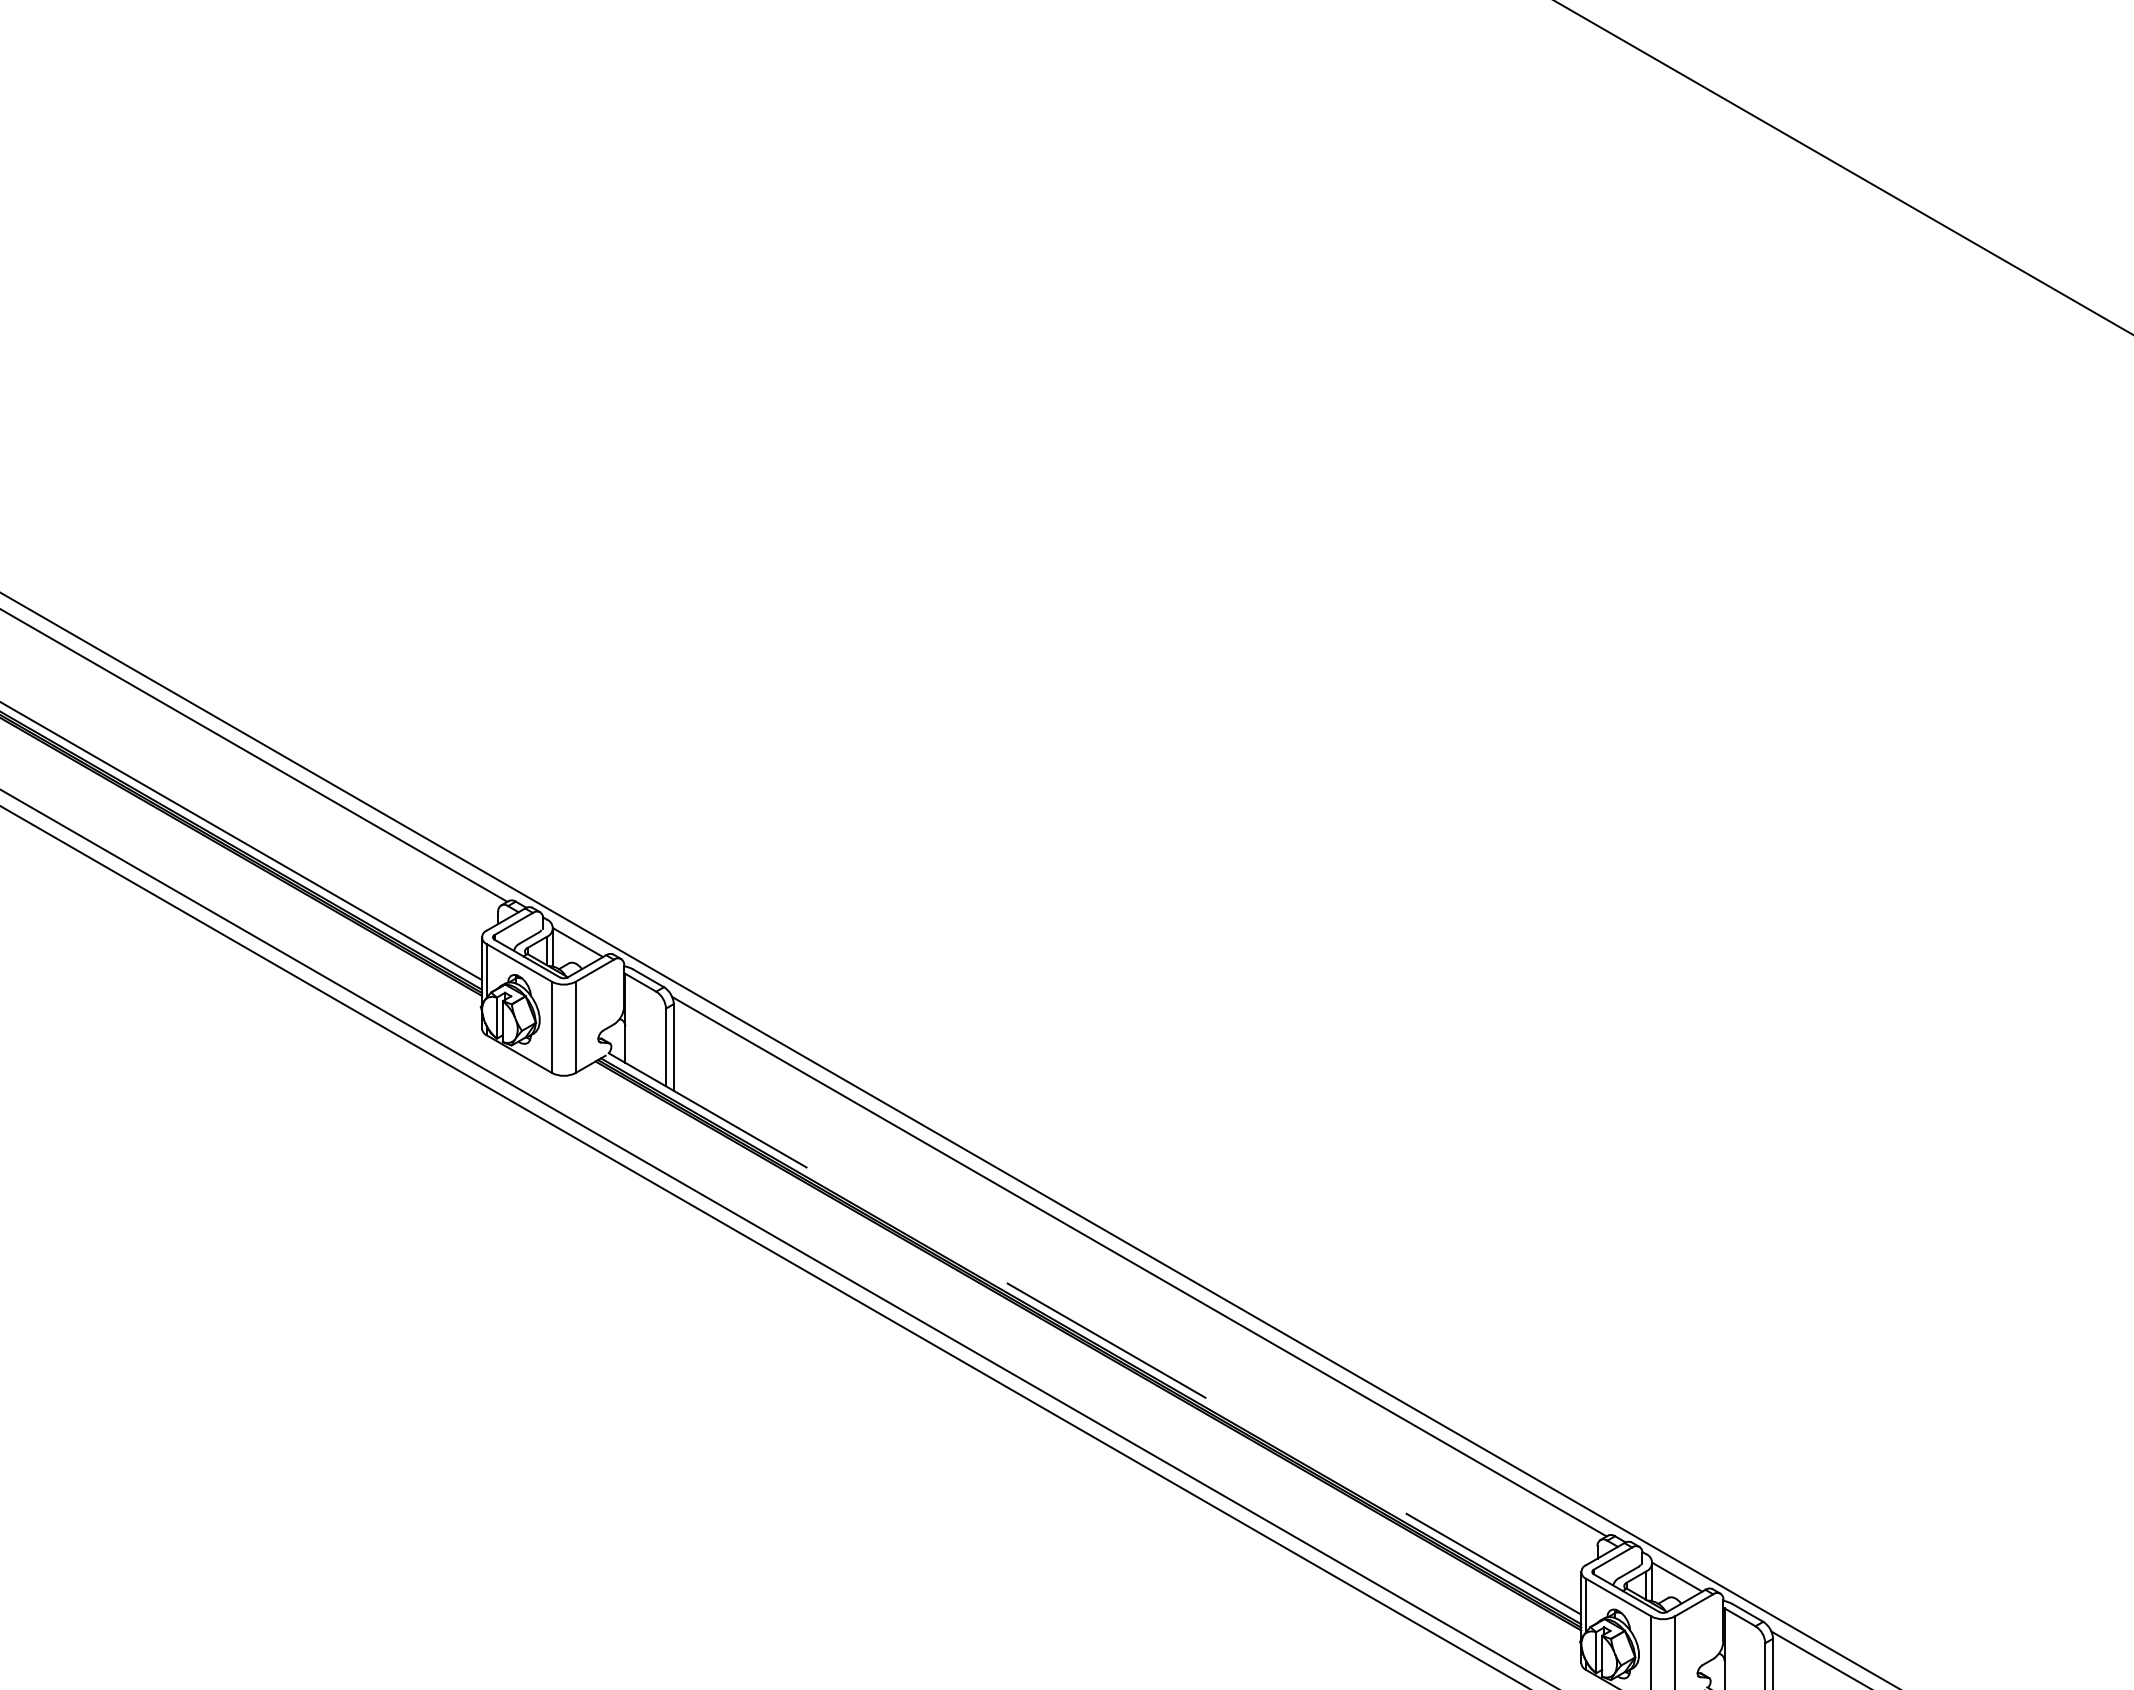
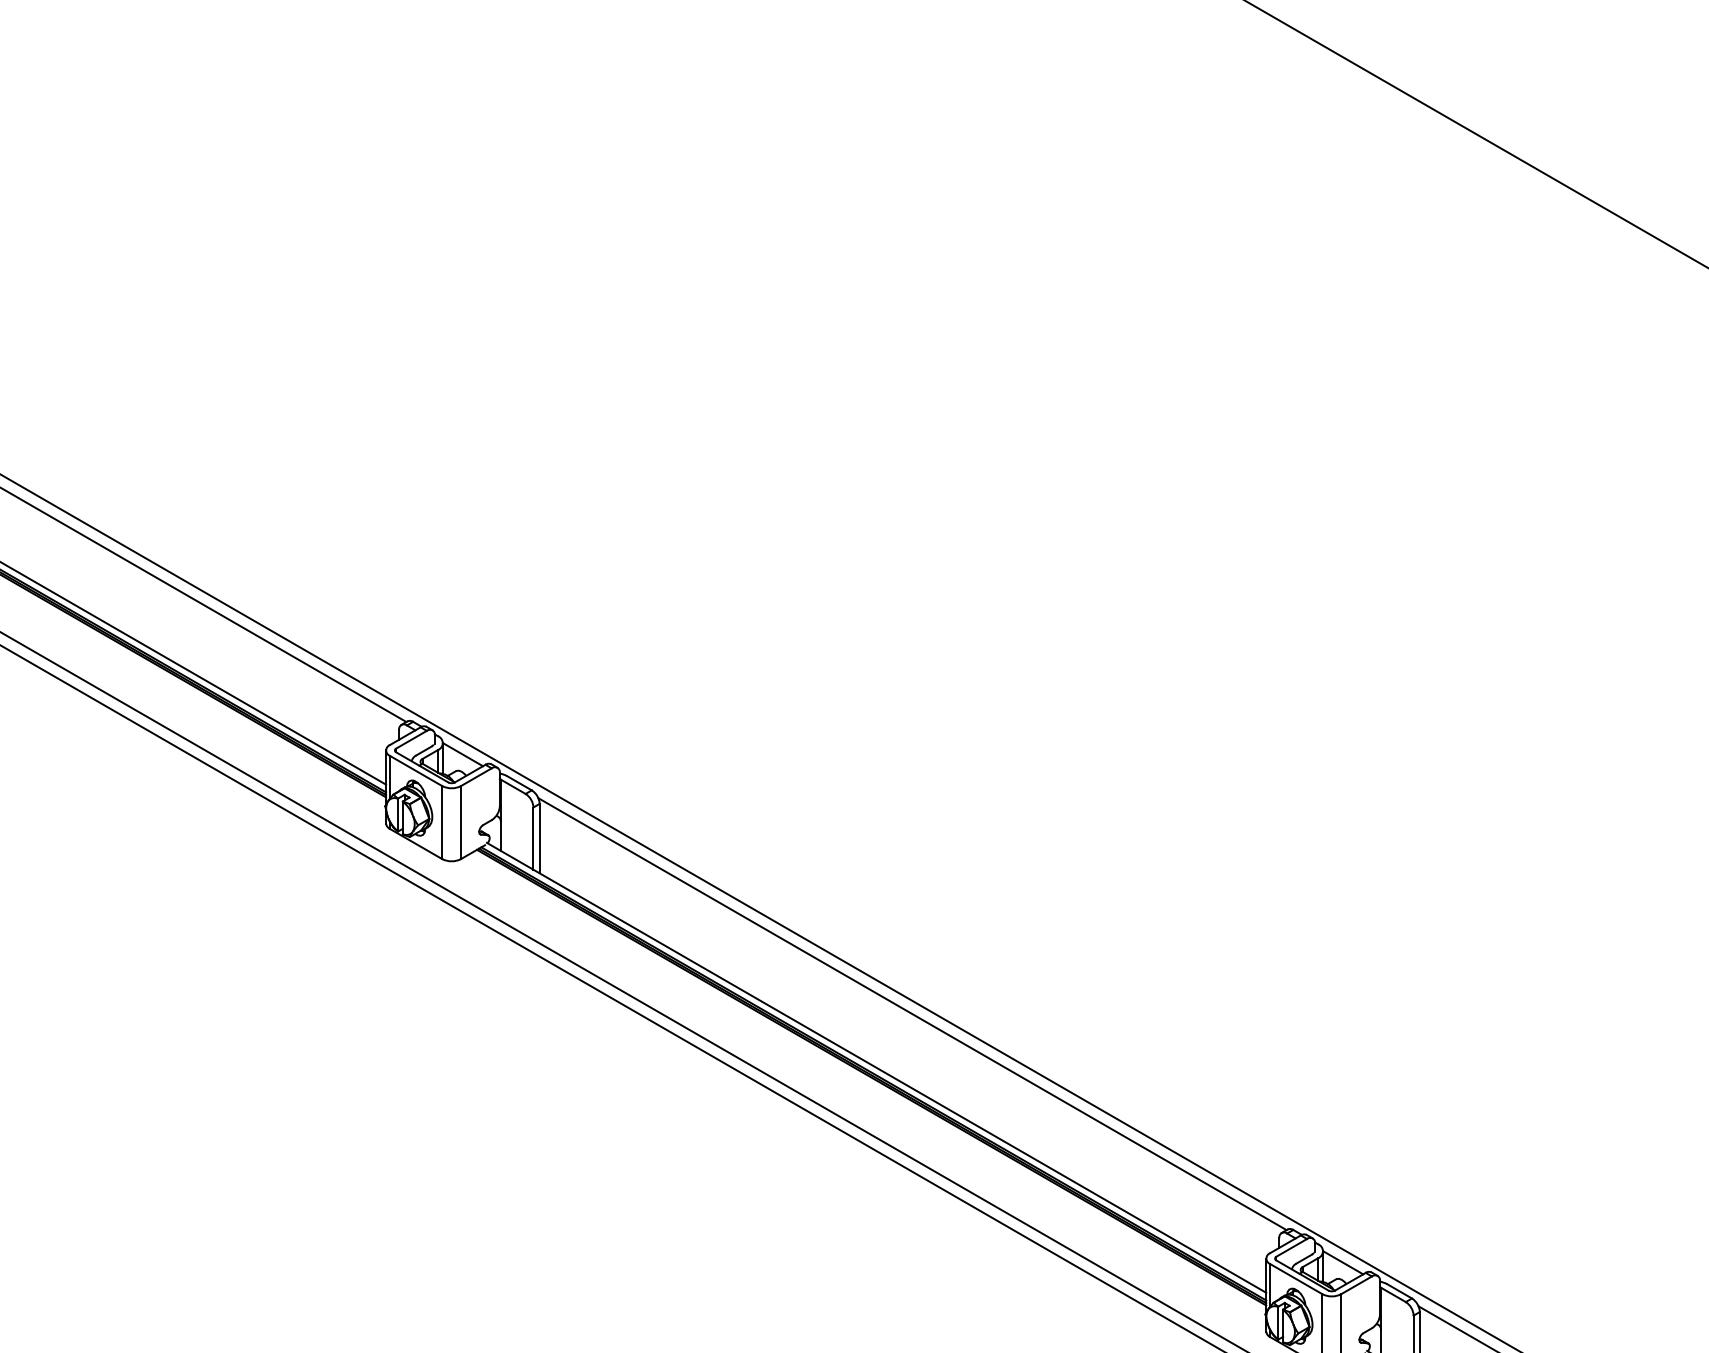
line: (1094, 1333) -> (876, 1067), dashed -> solid

